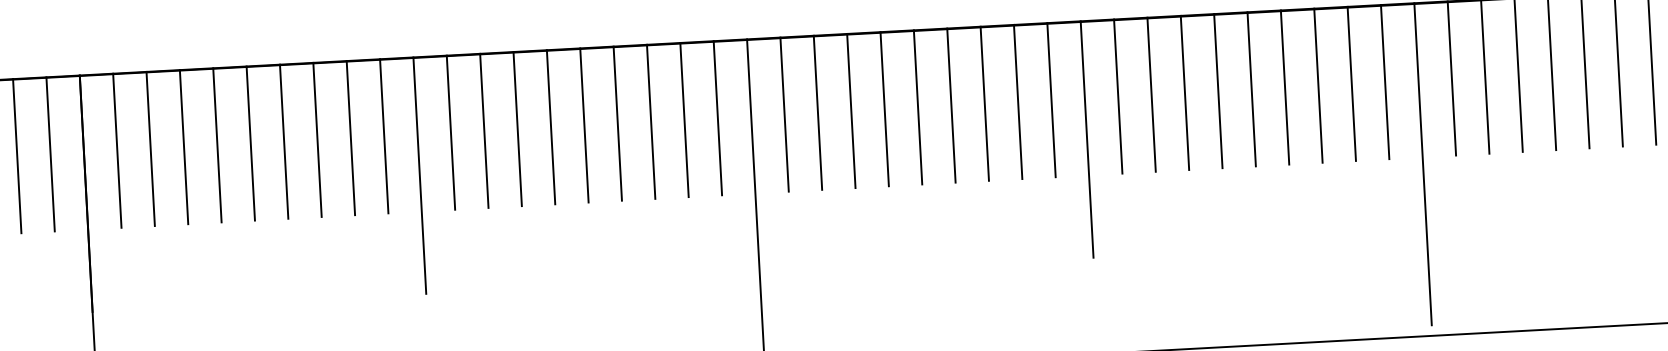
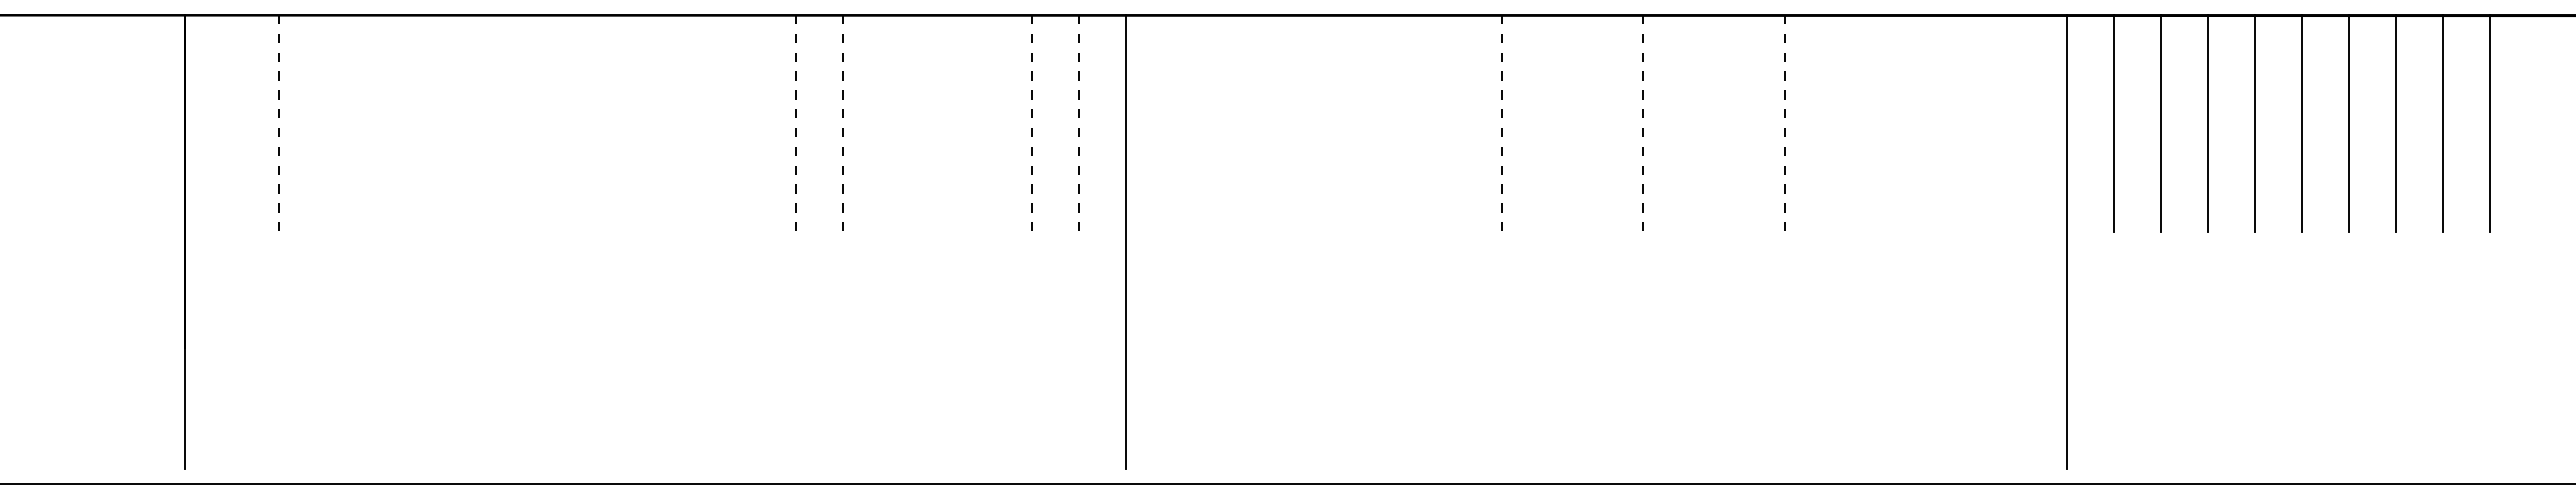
line: (1384, 82) -> (2019, 123), removed
line: (1351, 83) -> (1972, 123), removed
line: (1318, 85) -> (1925, 123), removed
line: (1284, 87) -> (1878, 123), removed
line: (1251, 89) -> (1831, 123), removed
line: (1218, 91) -> (1784, 123), solid -> dashed
line: (1184, 92) -> (1737, 123), removed
line: (1151, 94) -> (1690, 123), removed
line: (1118, 96) -> (1643, 123), solid -> dashed
line: (1051, 100) -> (1549, 123), removed
line: (1018, 101) -> (1502, 123), solid -> dashed
line: (985, 103) -> (1455, 123), removed
line: (951, 105) -> (1408, 123), removed
line: (918, 107) -> (1361, 123), removed
line: (884, 109) -> (1313, 123), removed
line: (851, 110) -> (1266, 123), removed
line: (817, 112) -> (1219, 123), removed
line: (784, 114) -> (1172, 123), removed
line: (717, 118) -> (1078, 123), solid -> dashed
line: (684, 119) -> (1031, 123), solid -> dashed
line: (651, 121) -> (984, 123), removed
line: (617, 123) -> (937, 123), removed
line: (584, 125) -> (890, 123), removed
line: (551, 127) -> (843, 123), solid -> dashed
line: (517, 128) -> (796, 123), solid -> dashed
line: (484, 130) -> (749, 123), removed
line: (451, 132) -> (702, 123), removed
line: (384, 136) -> (608, 123), removed
line: (350, 138) -> (560, 123), removed
line: (317, 139) -> (513, 123), removed
line: (1087, 139) -> (1596, 181), removed
line: (283, 141) -> (466, 123), removed
line: (250, 143) -> (419, 123), removed
line: (217, 145) -> (372, 123), removed
line: (183, 147) -> (325, 123), removed
line: (150, 148) -> (278, 123), solid -> dashed
line: (117, 150) -> (231, 123), removed
line: (50, 154) -> (137, 123), removed
line: (17, 156) -> (90, 123), removed
line: (420, 175) -> (655, 181), removed

